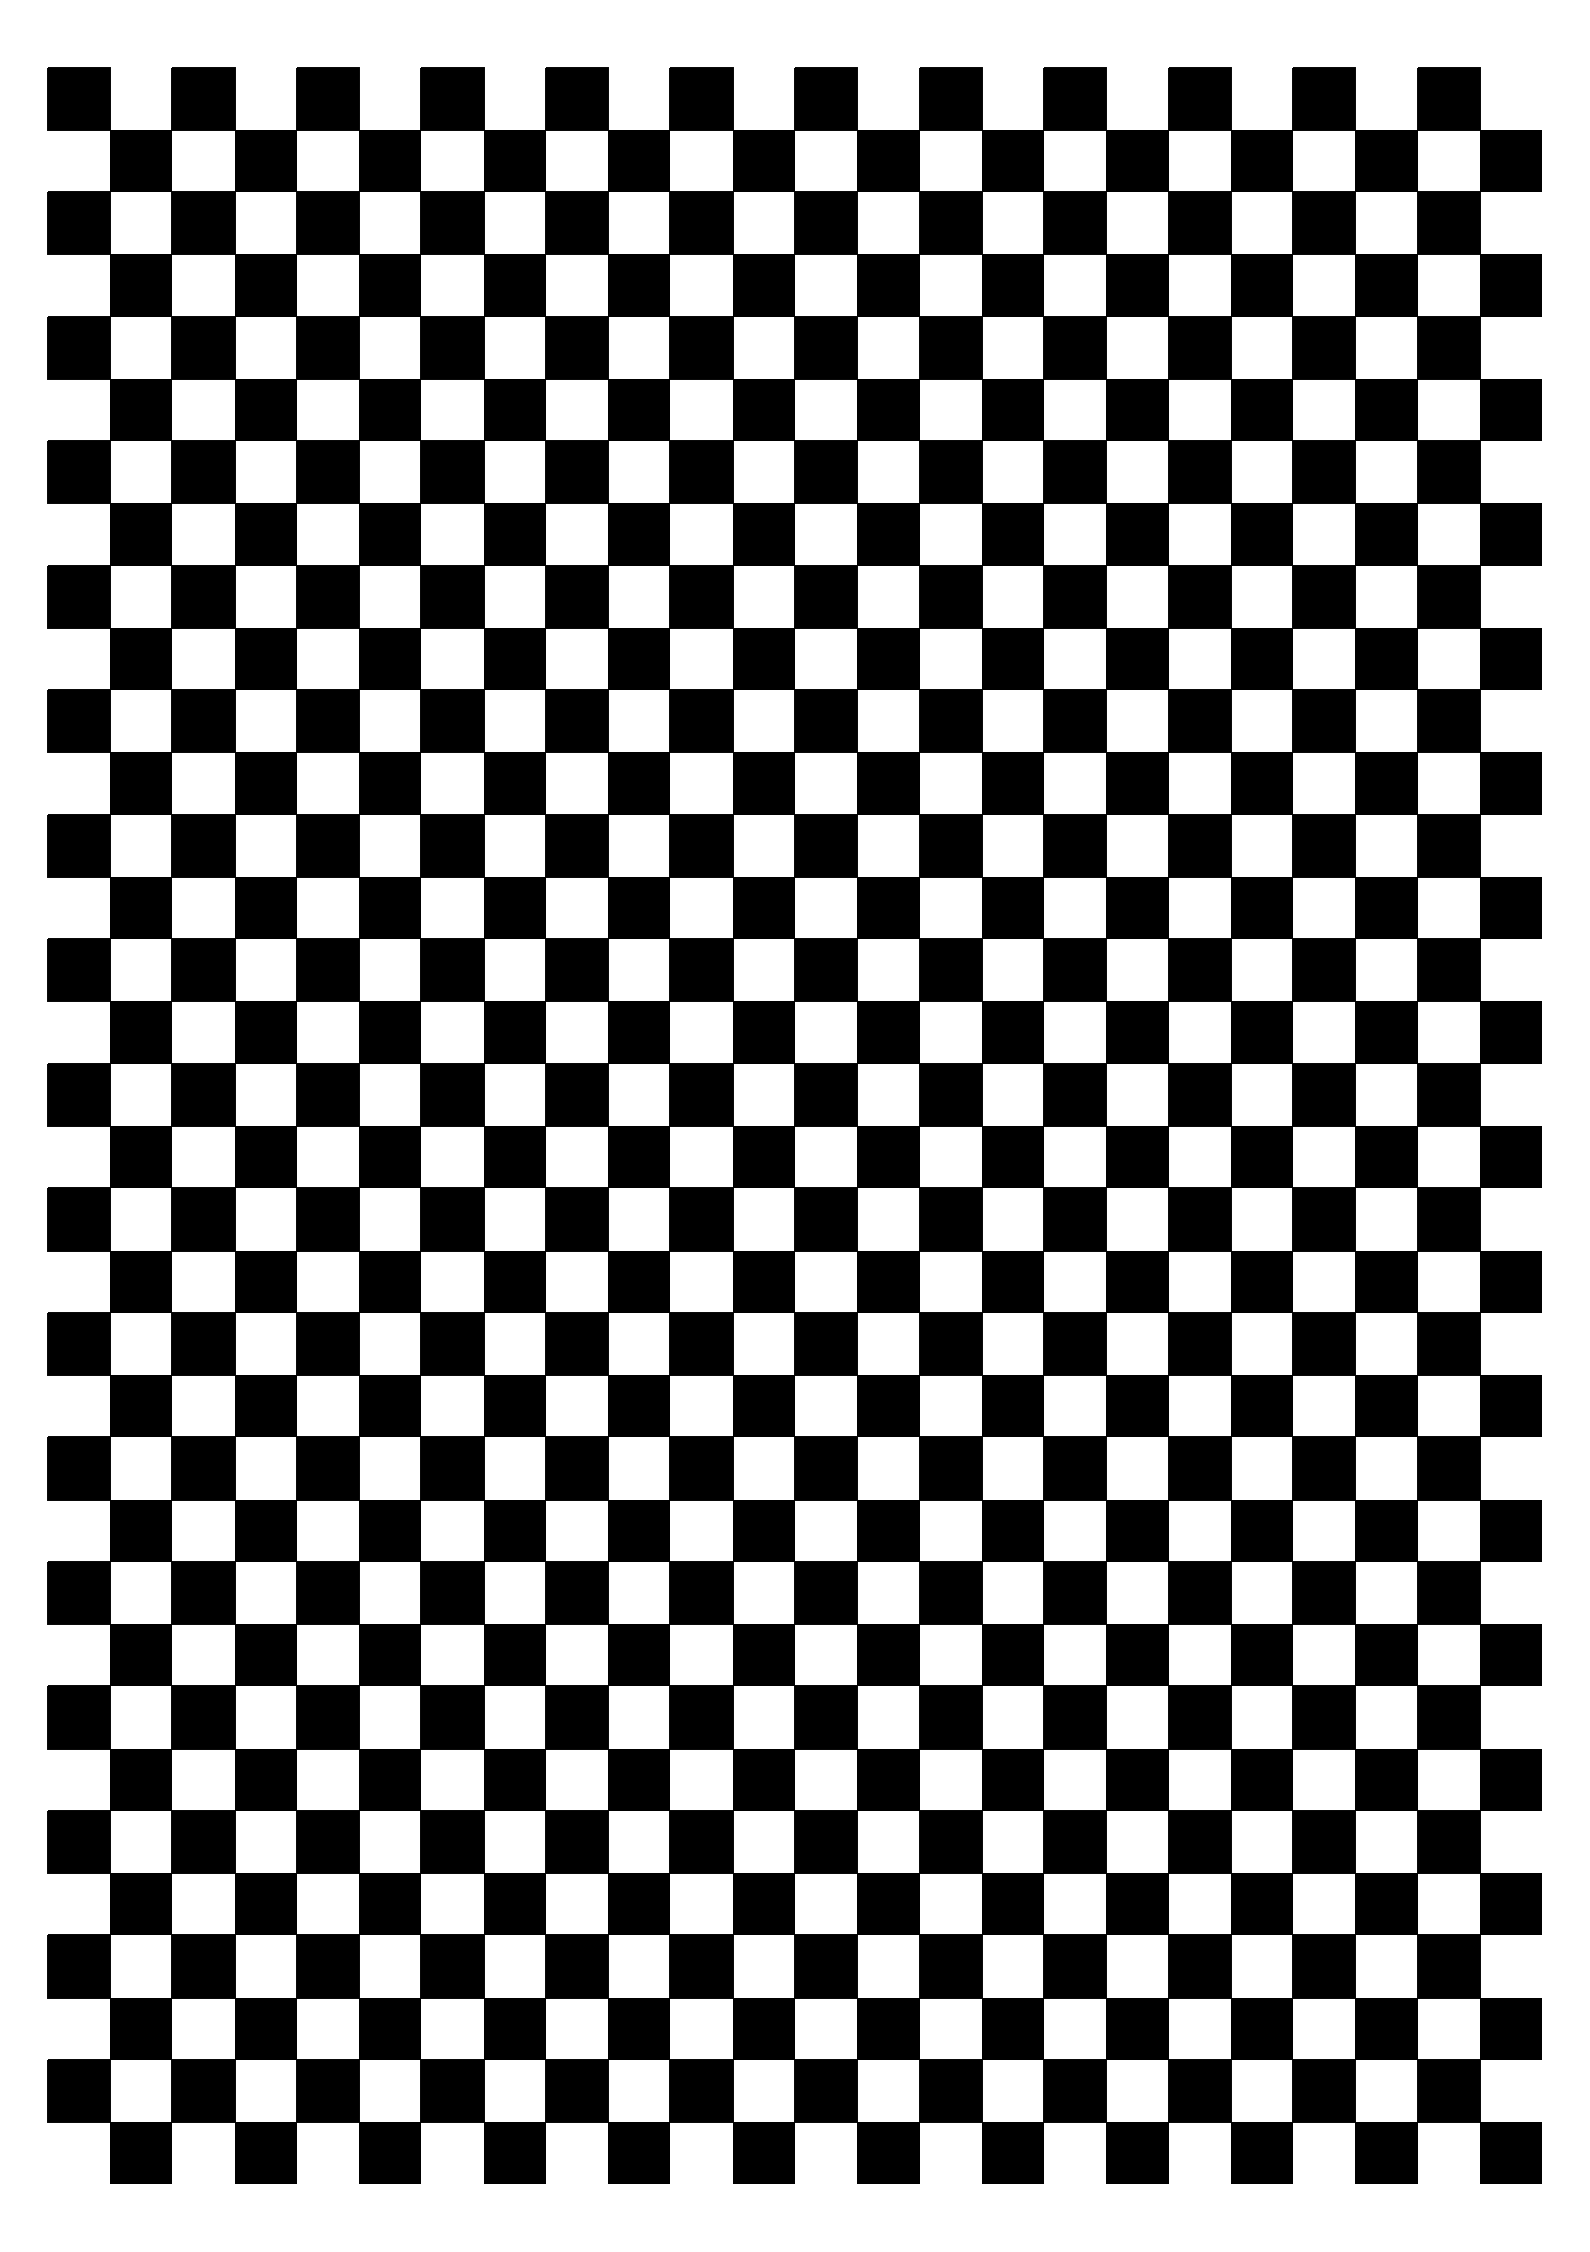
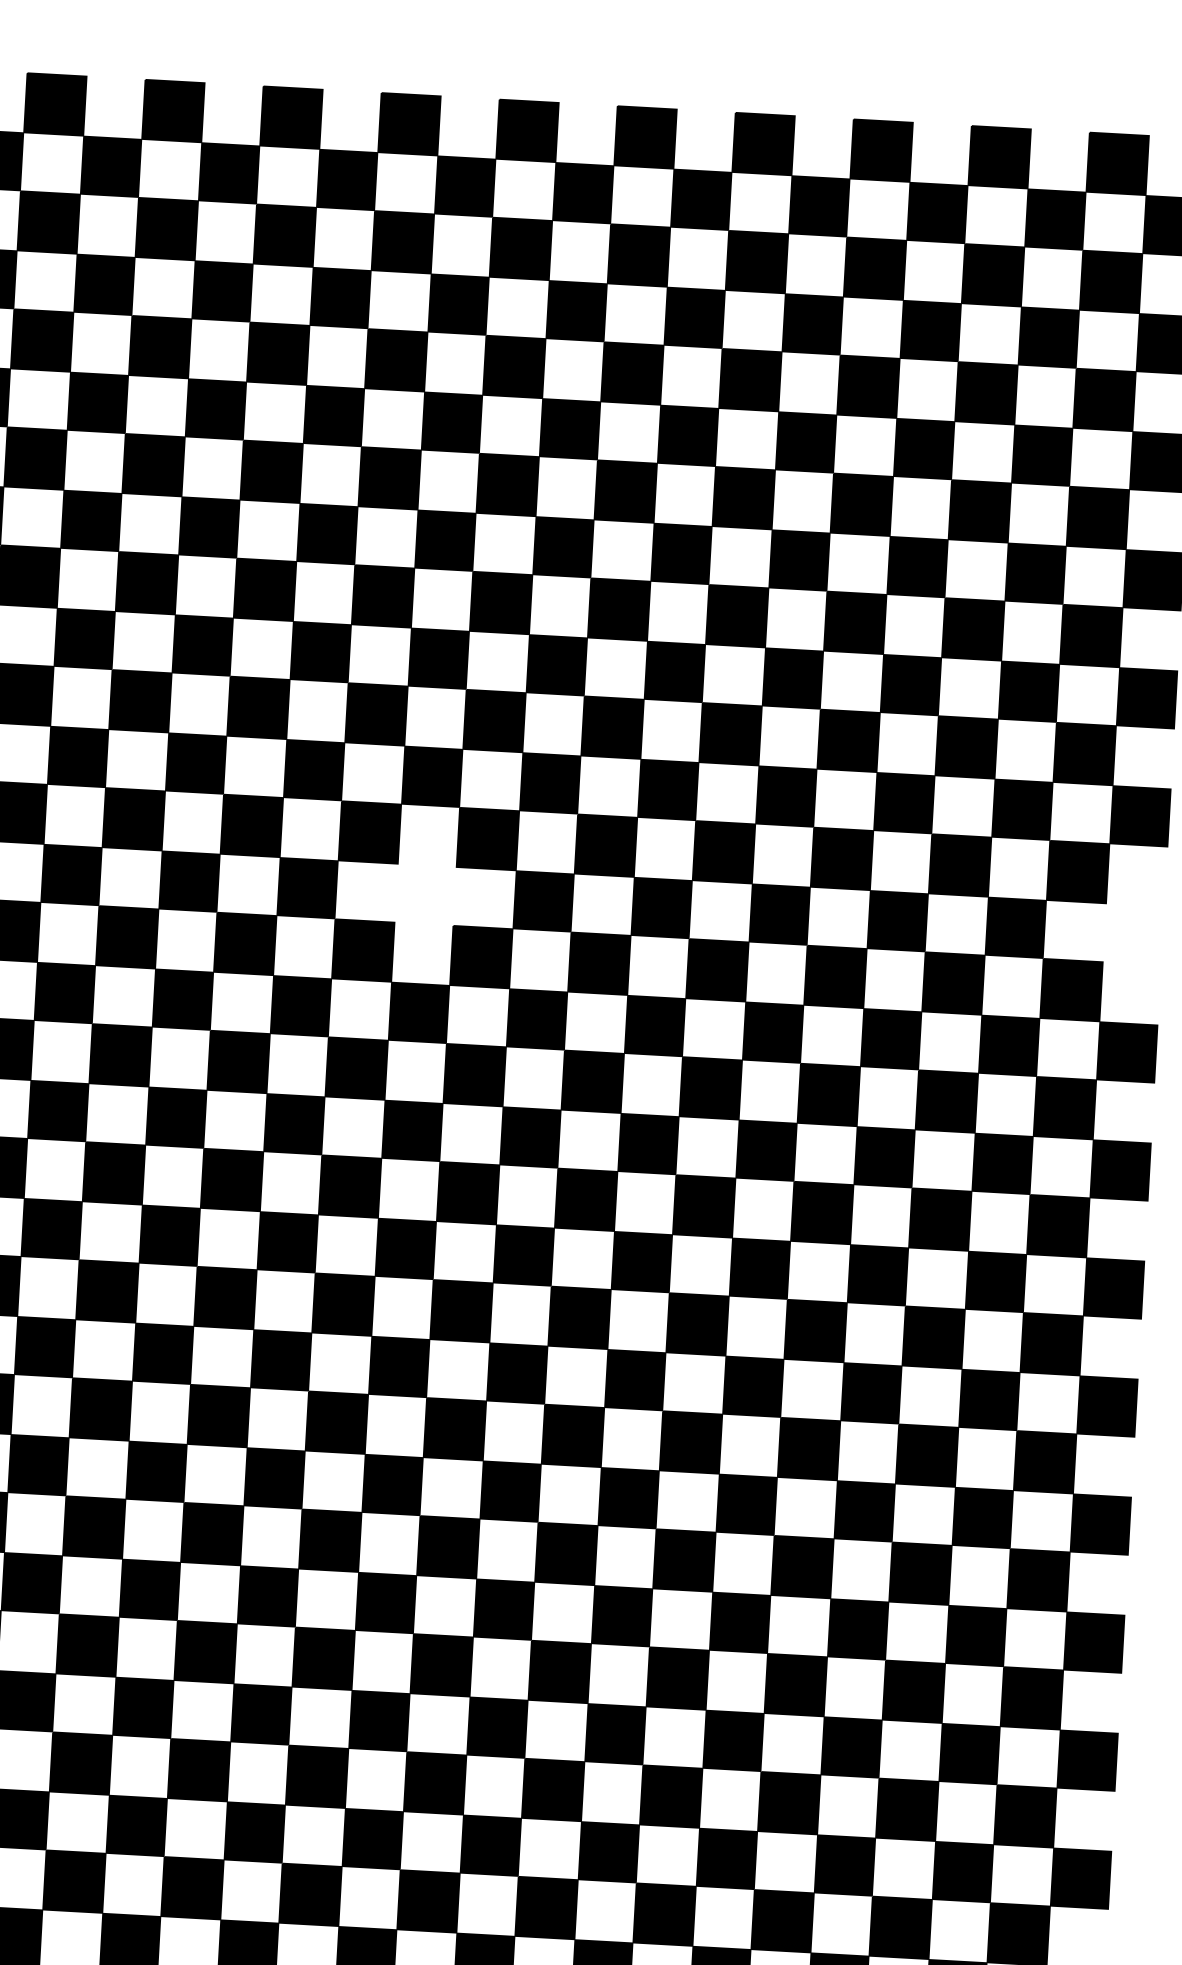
fill: (763, 907) -> (425, 894), removed
fill: (1510, 907) -> (1133, 933), removed

